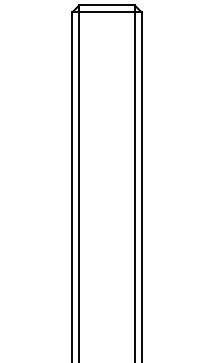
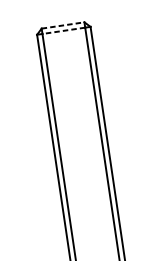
line: (106, 5) -> (62, 25), solid -> dashed
line: (106, 12) -> (63, 31), solid -> dashed

